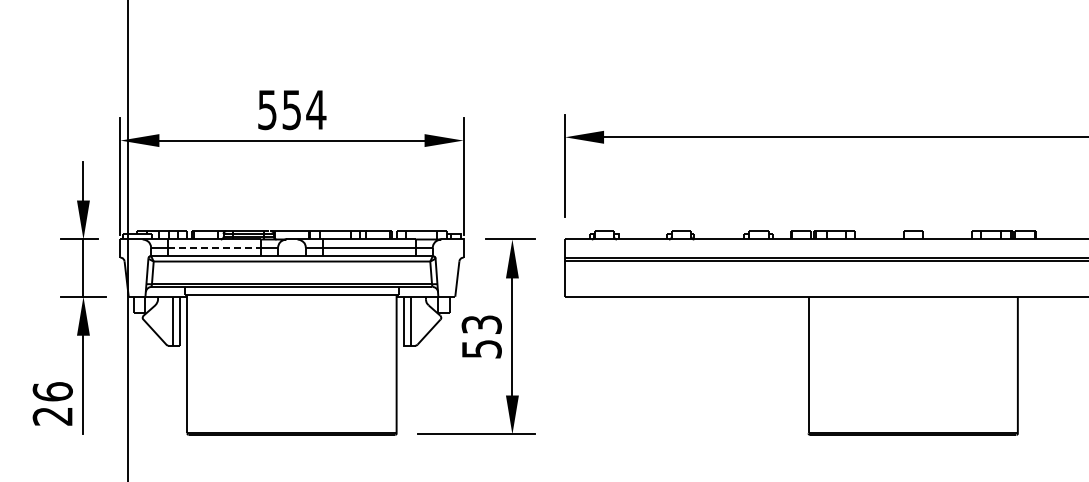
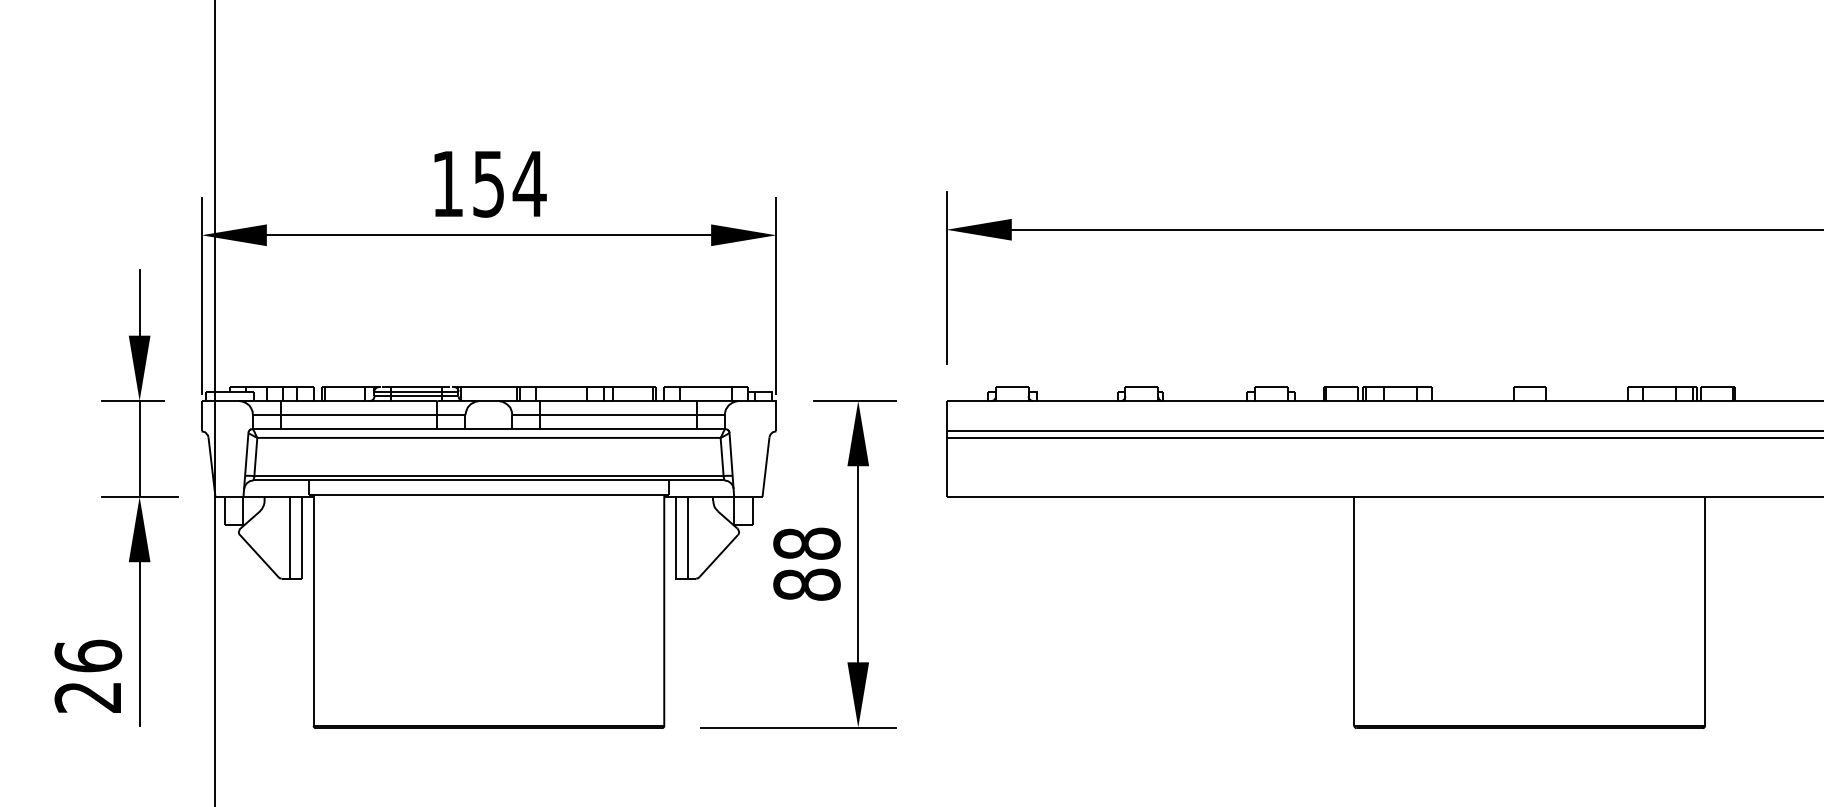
text: (267, 110) -> (447, 184), 554 -> 154
line: (214, 247) -> (359, 414), dashed -> solid
text: (481, 336) -> (806, 563), 53 -> 88

